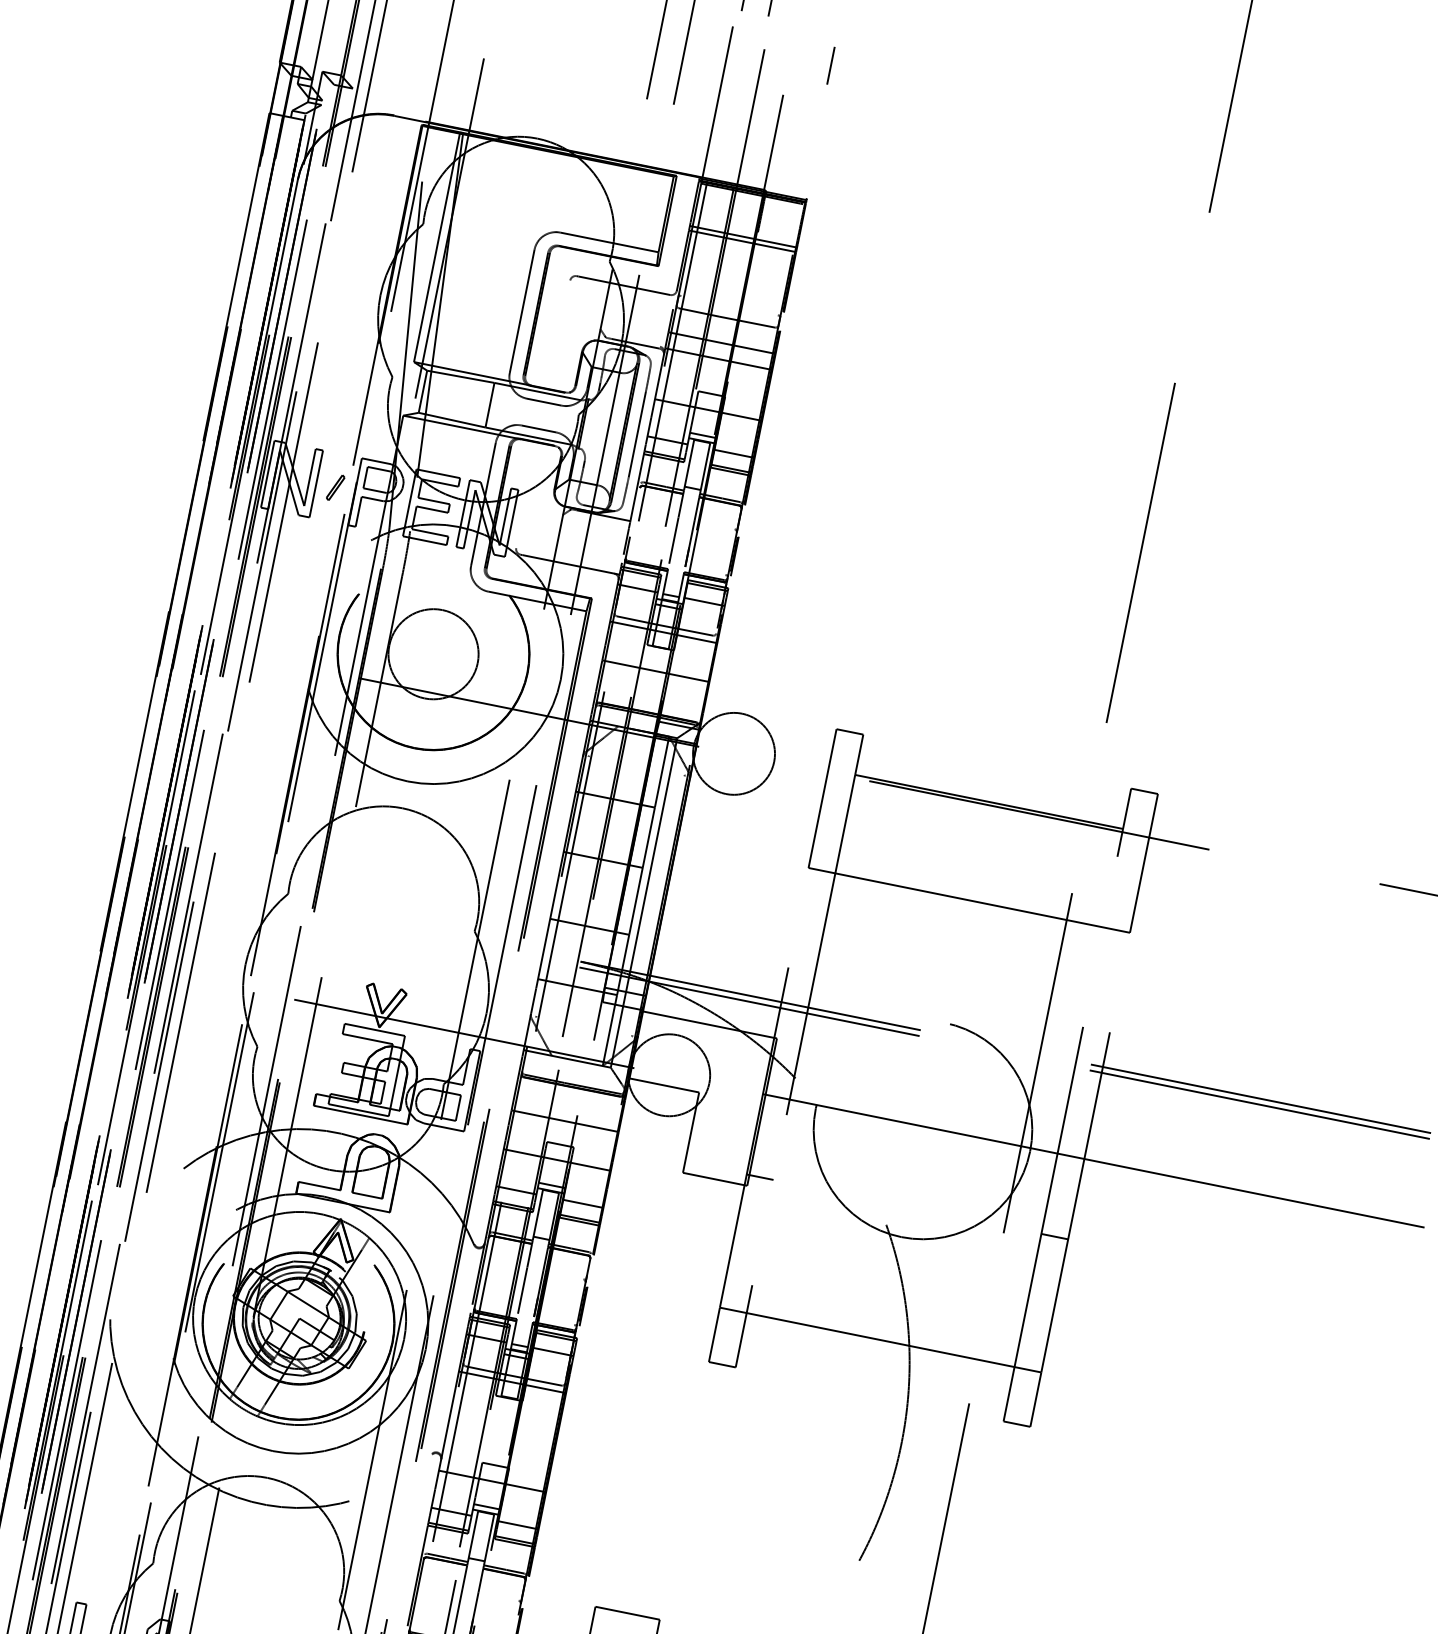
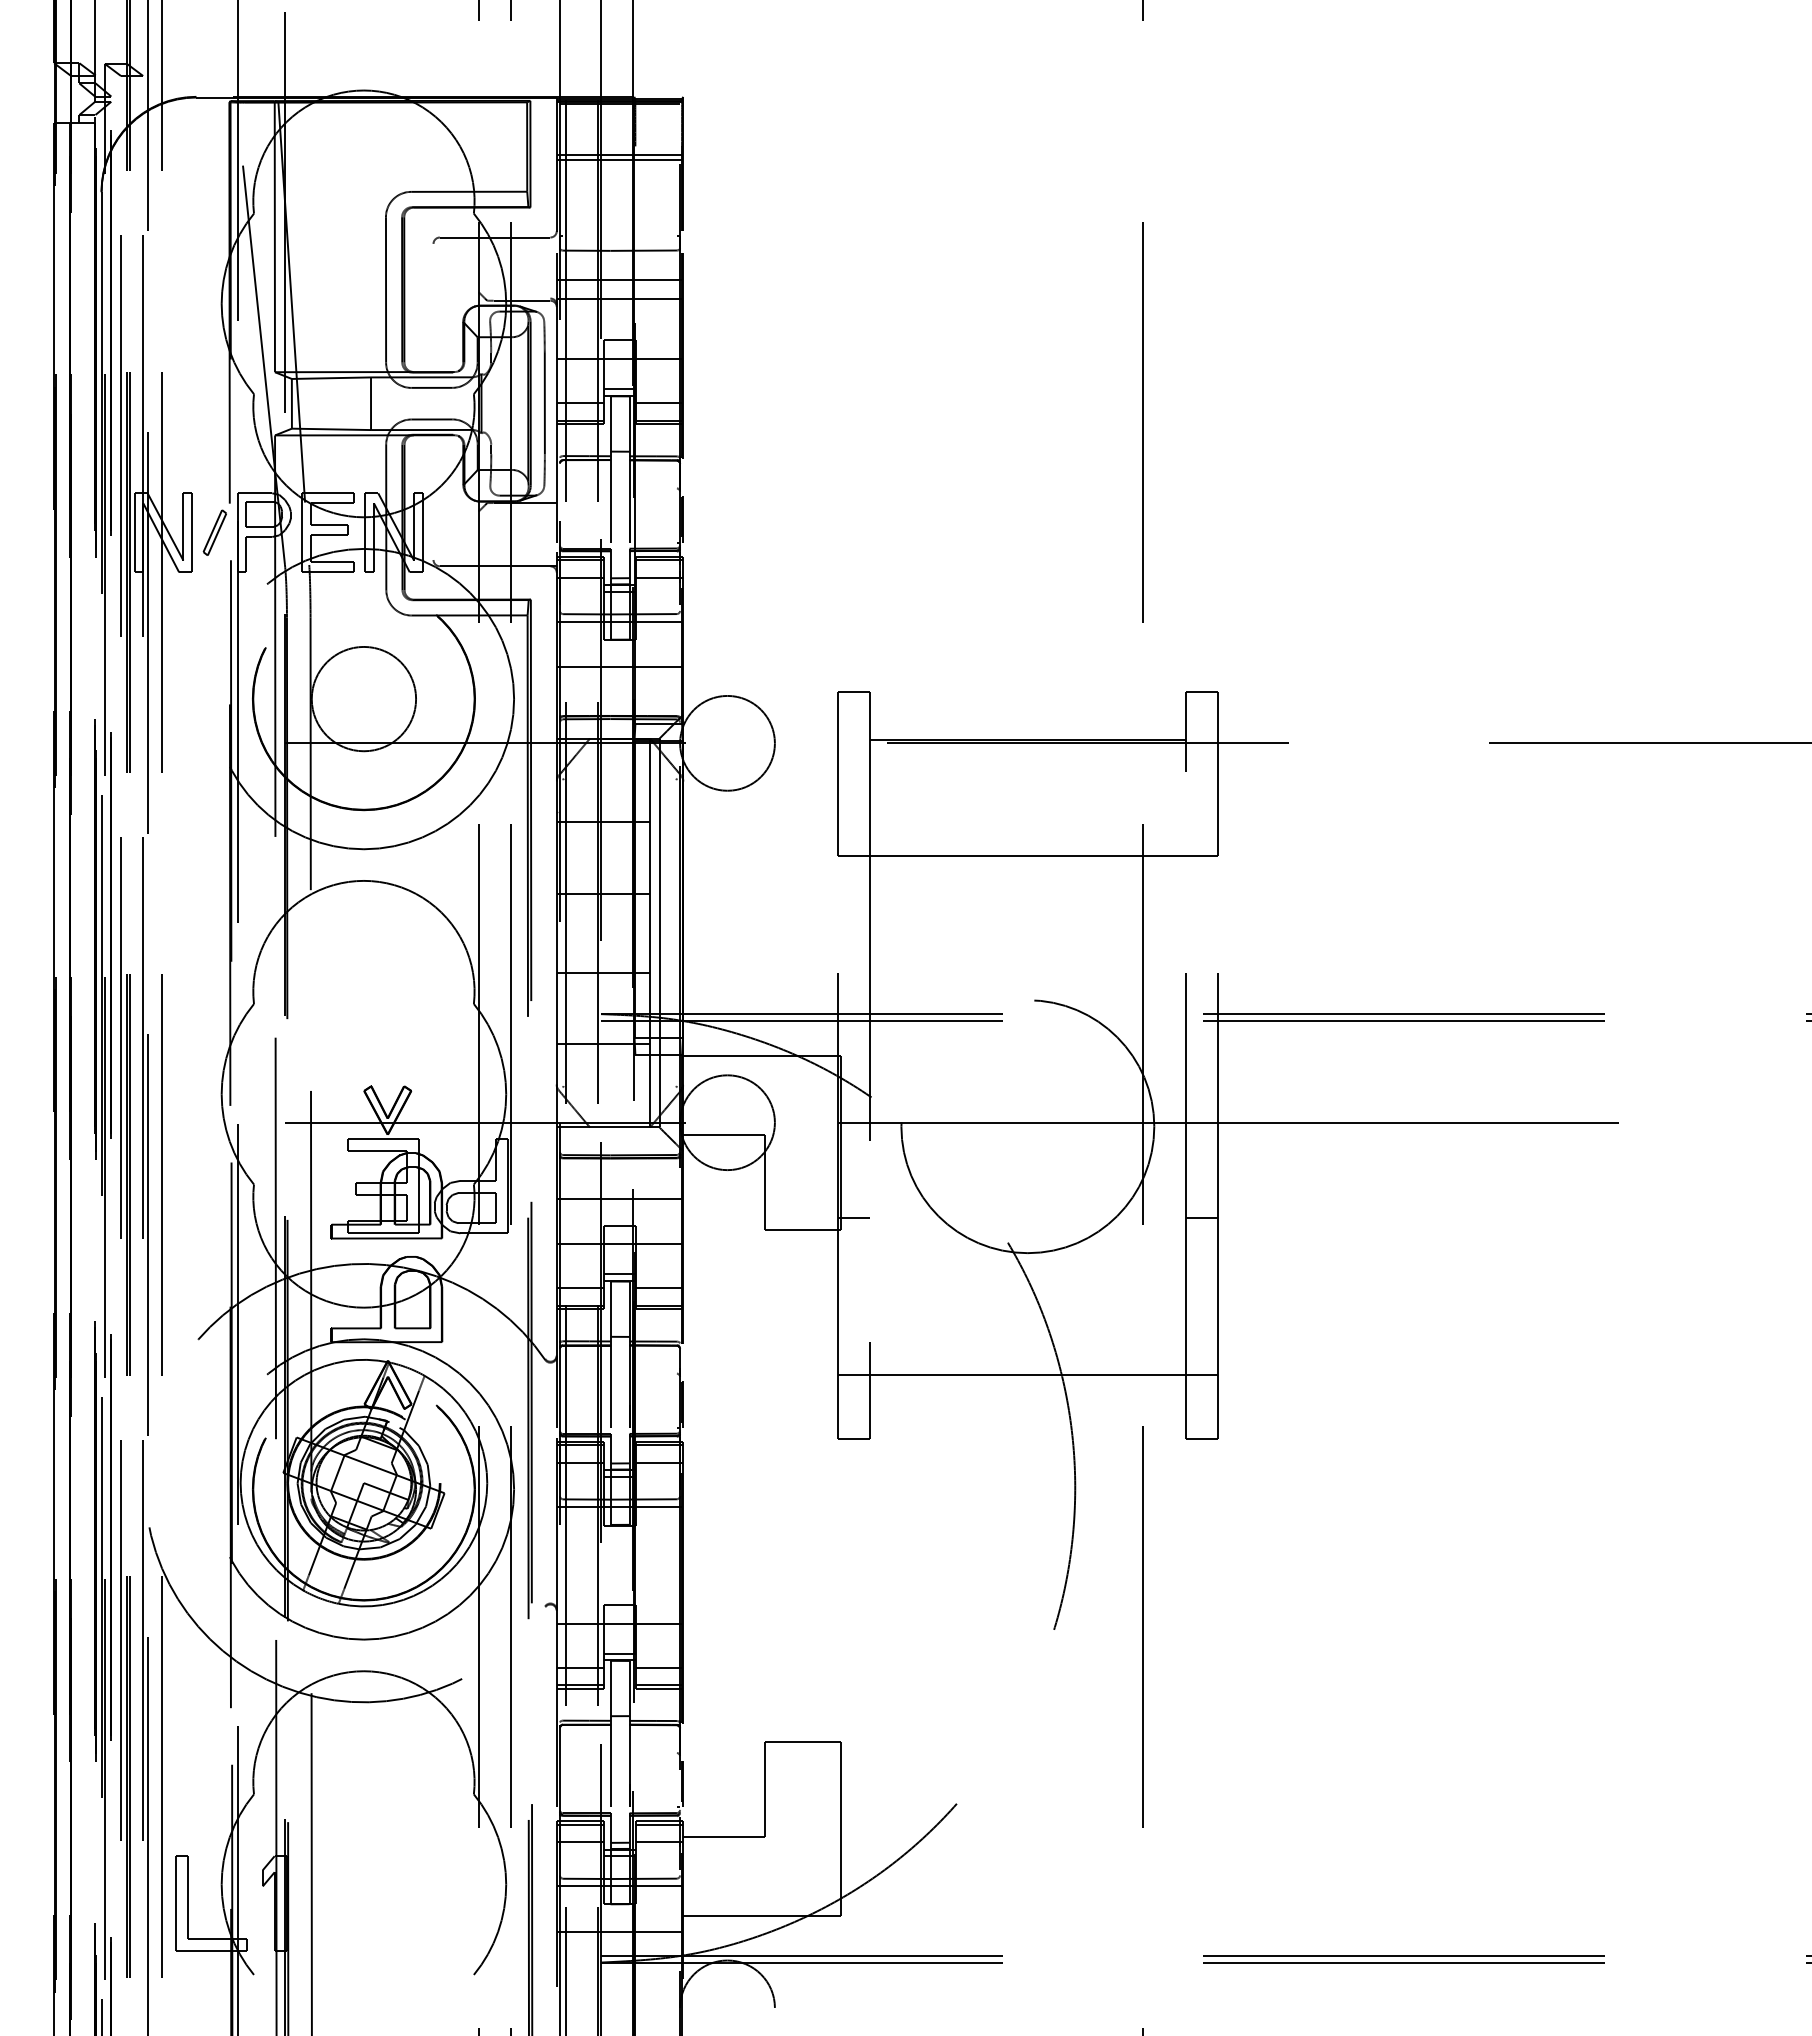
part: (335, 487) -> (214, 532), size x1.43

